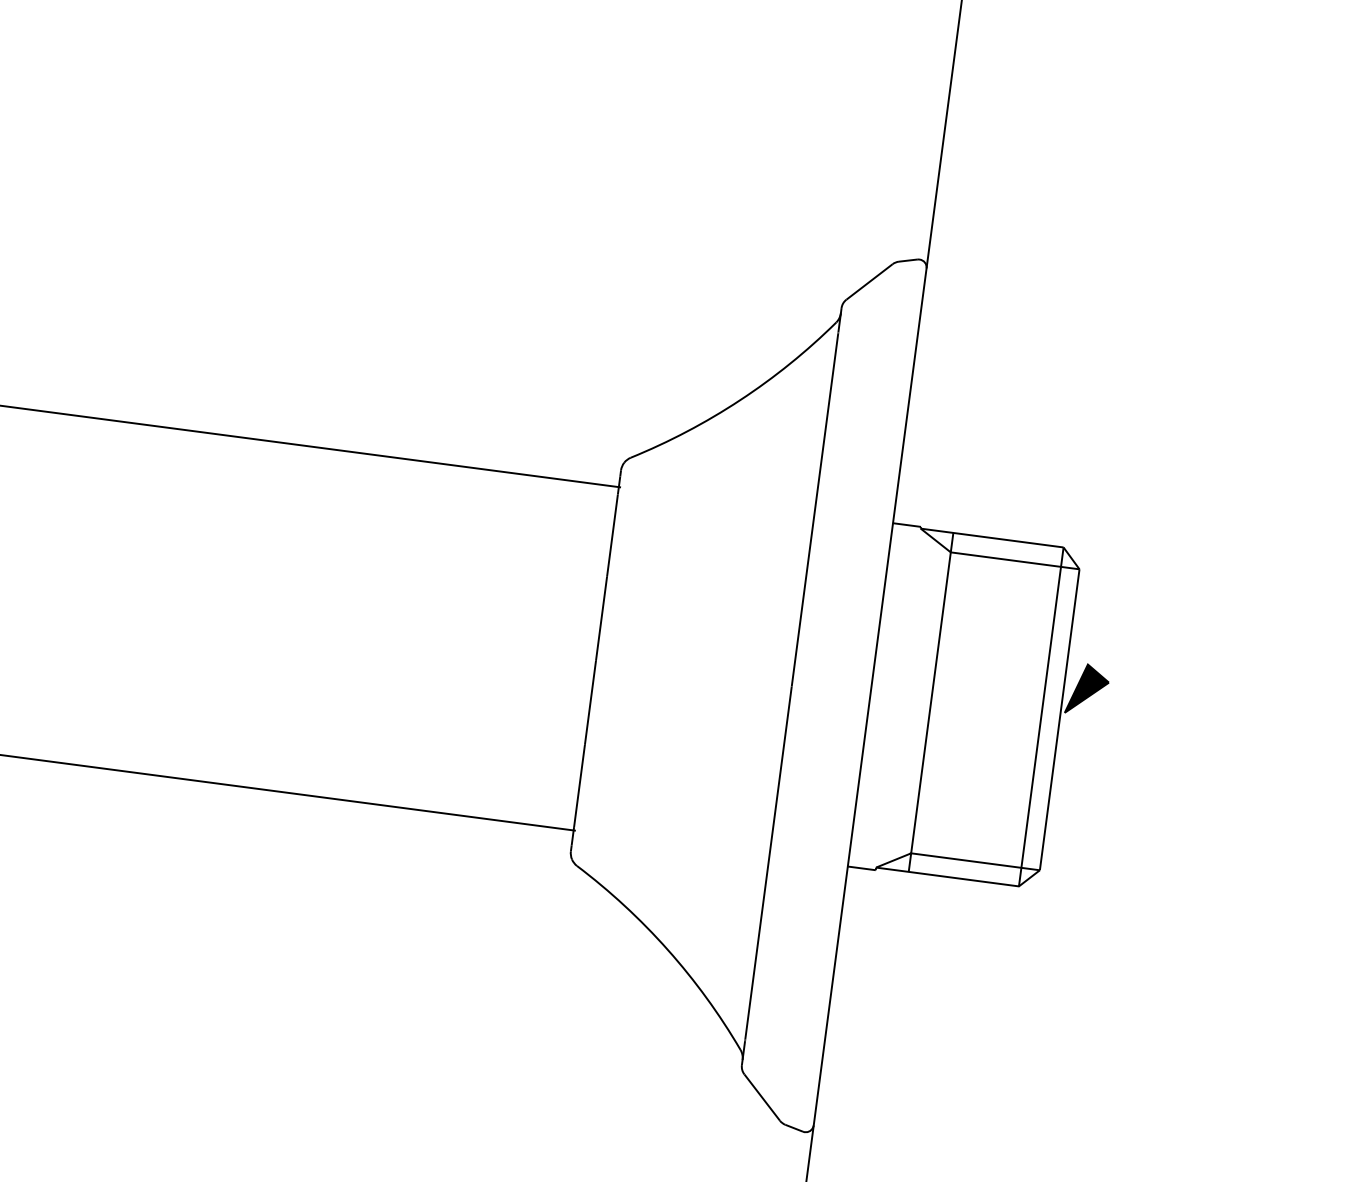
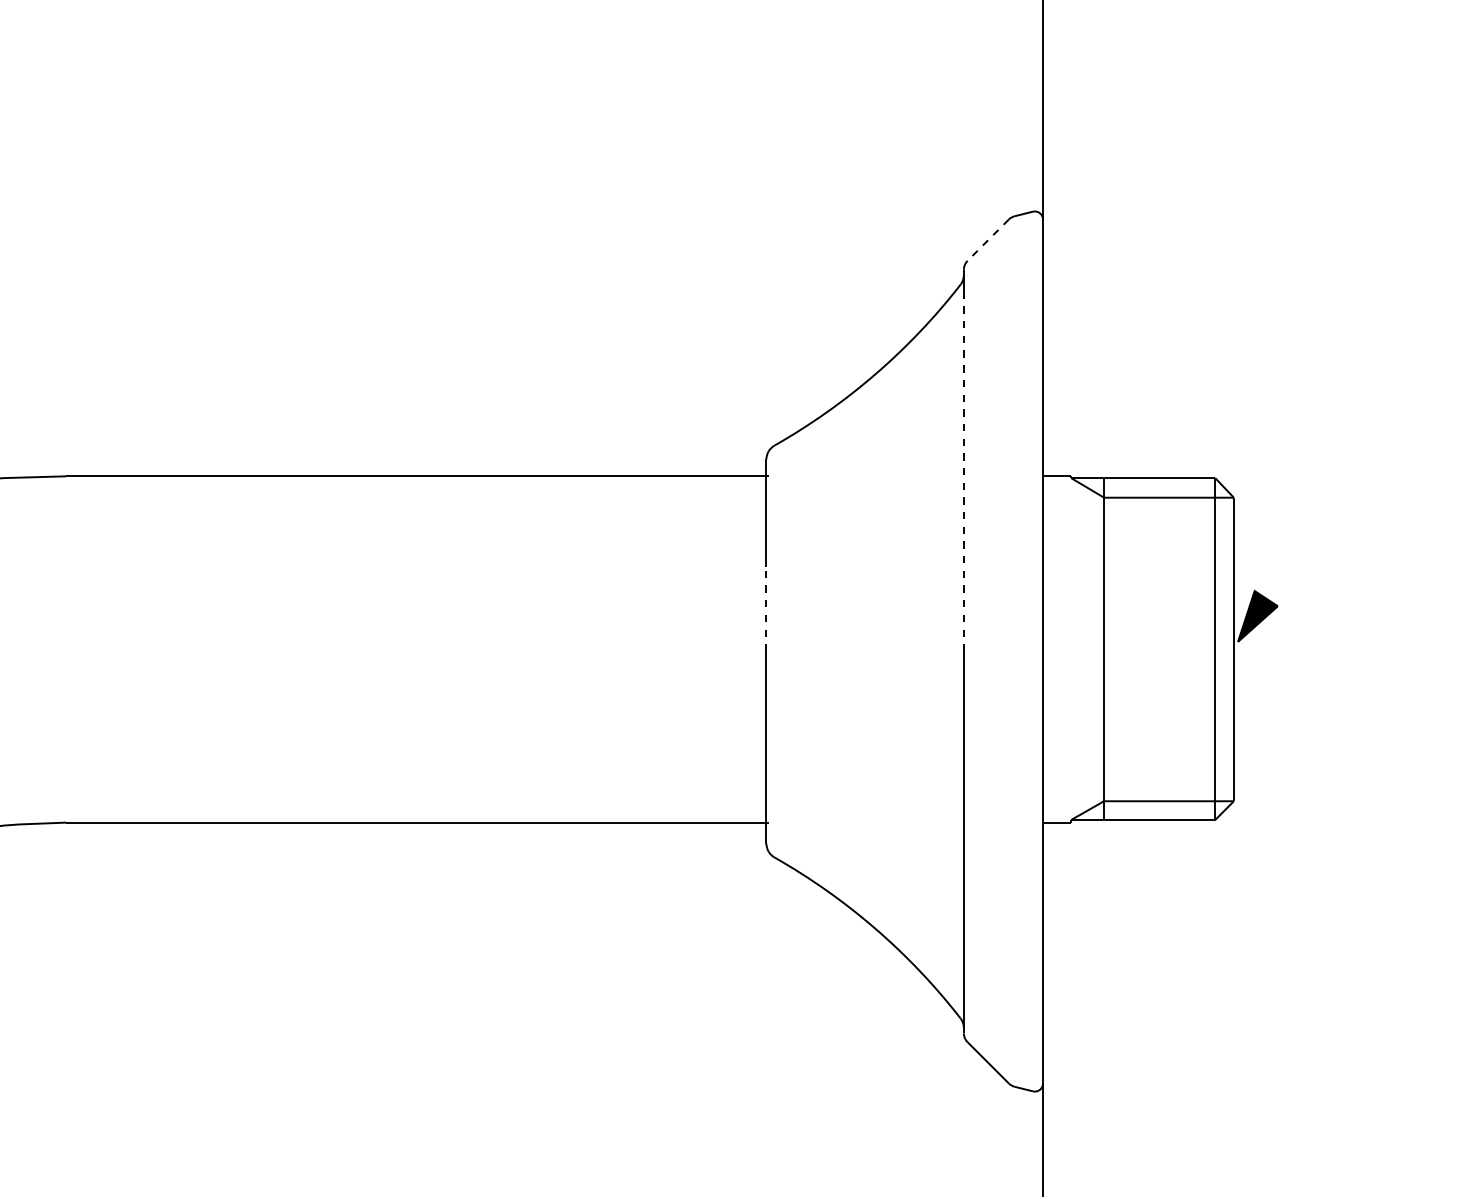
line: (868, 282) -> (987, 240), solid -> dashed
line: (814, 510) -> (963, 473), solid -> dashed
line: (601, 618) -> (766, 608), solid -> dashed

